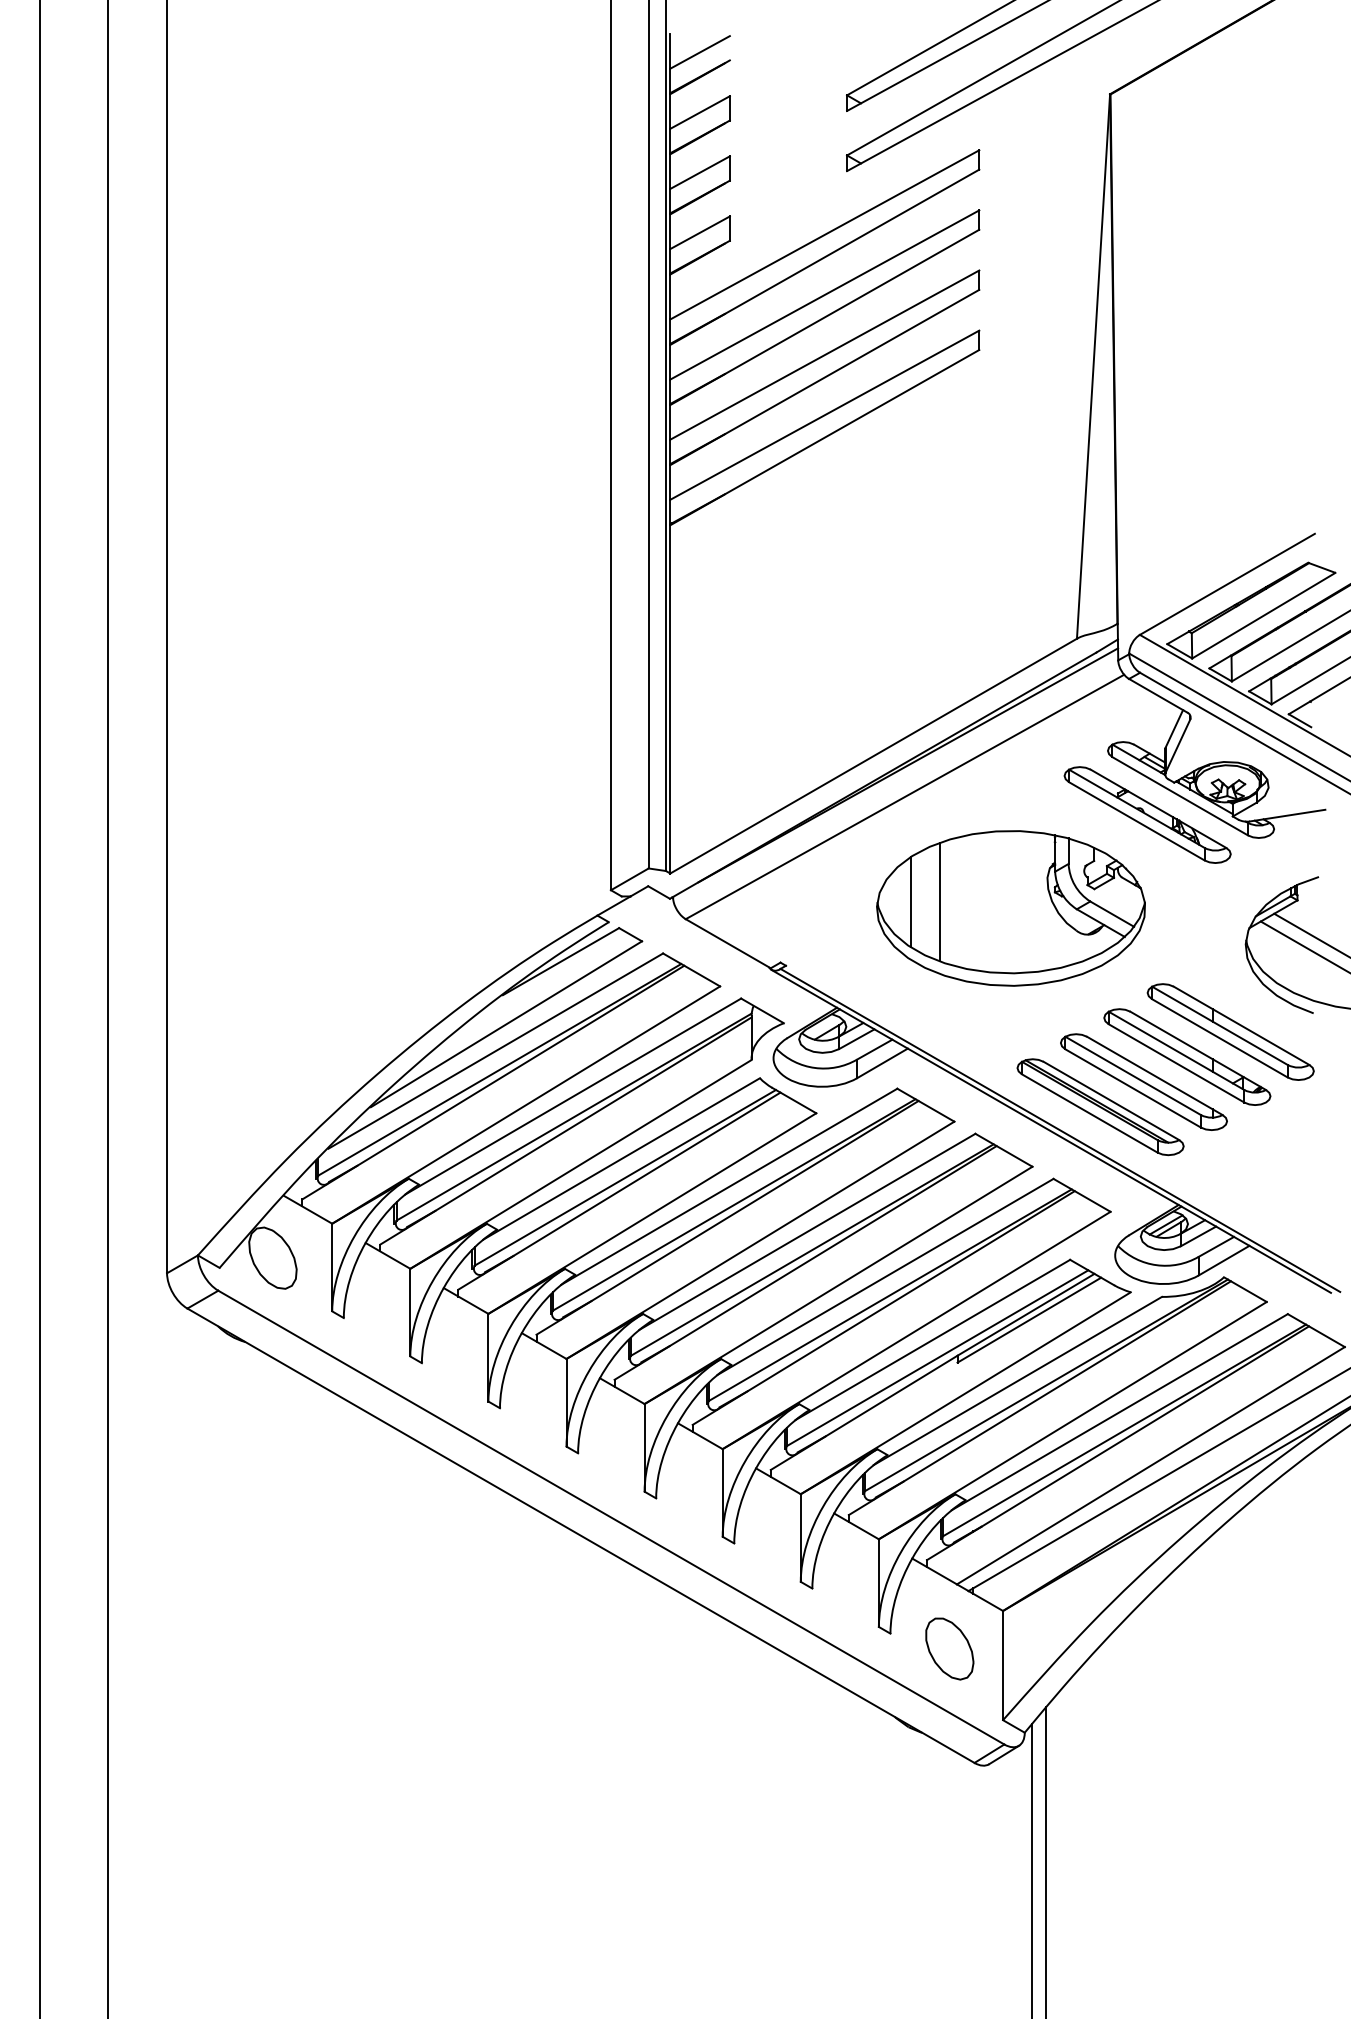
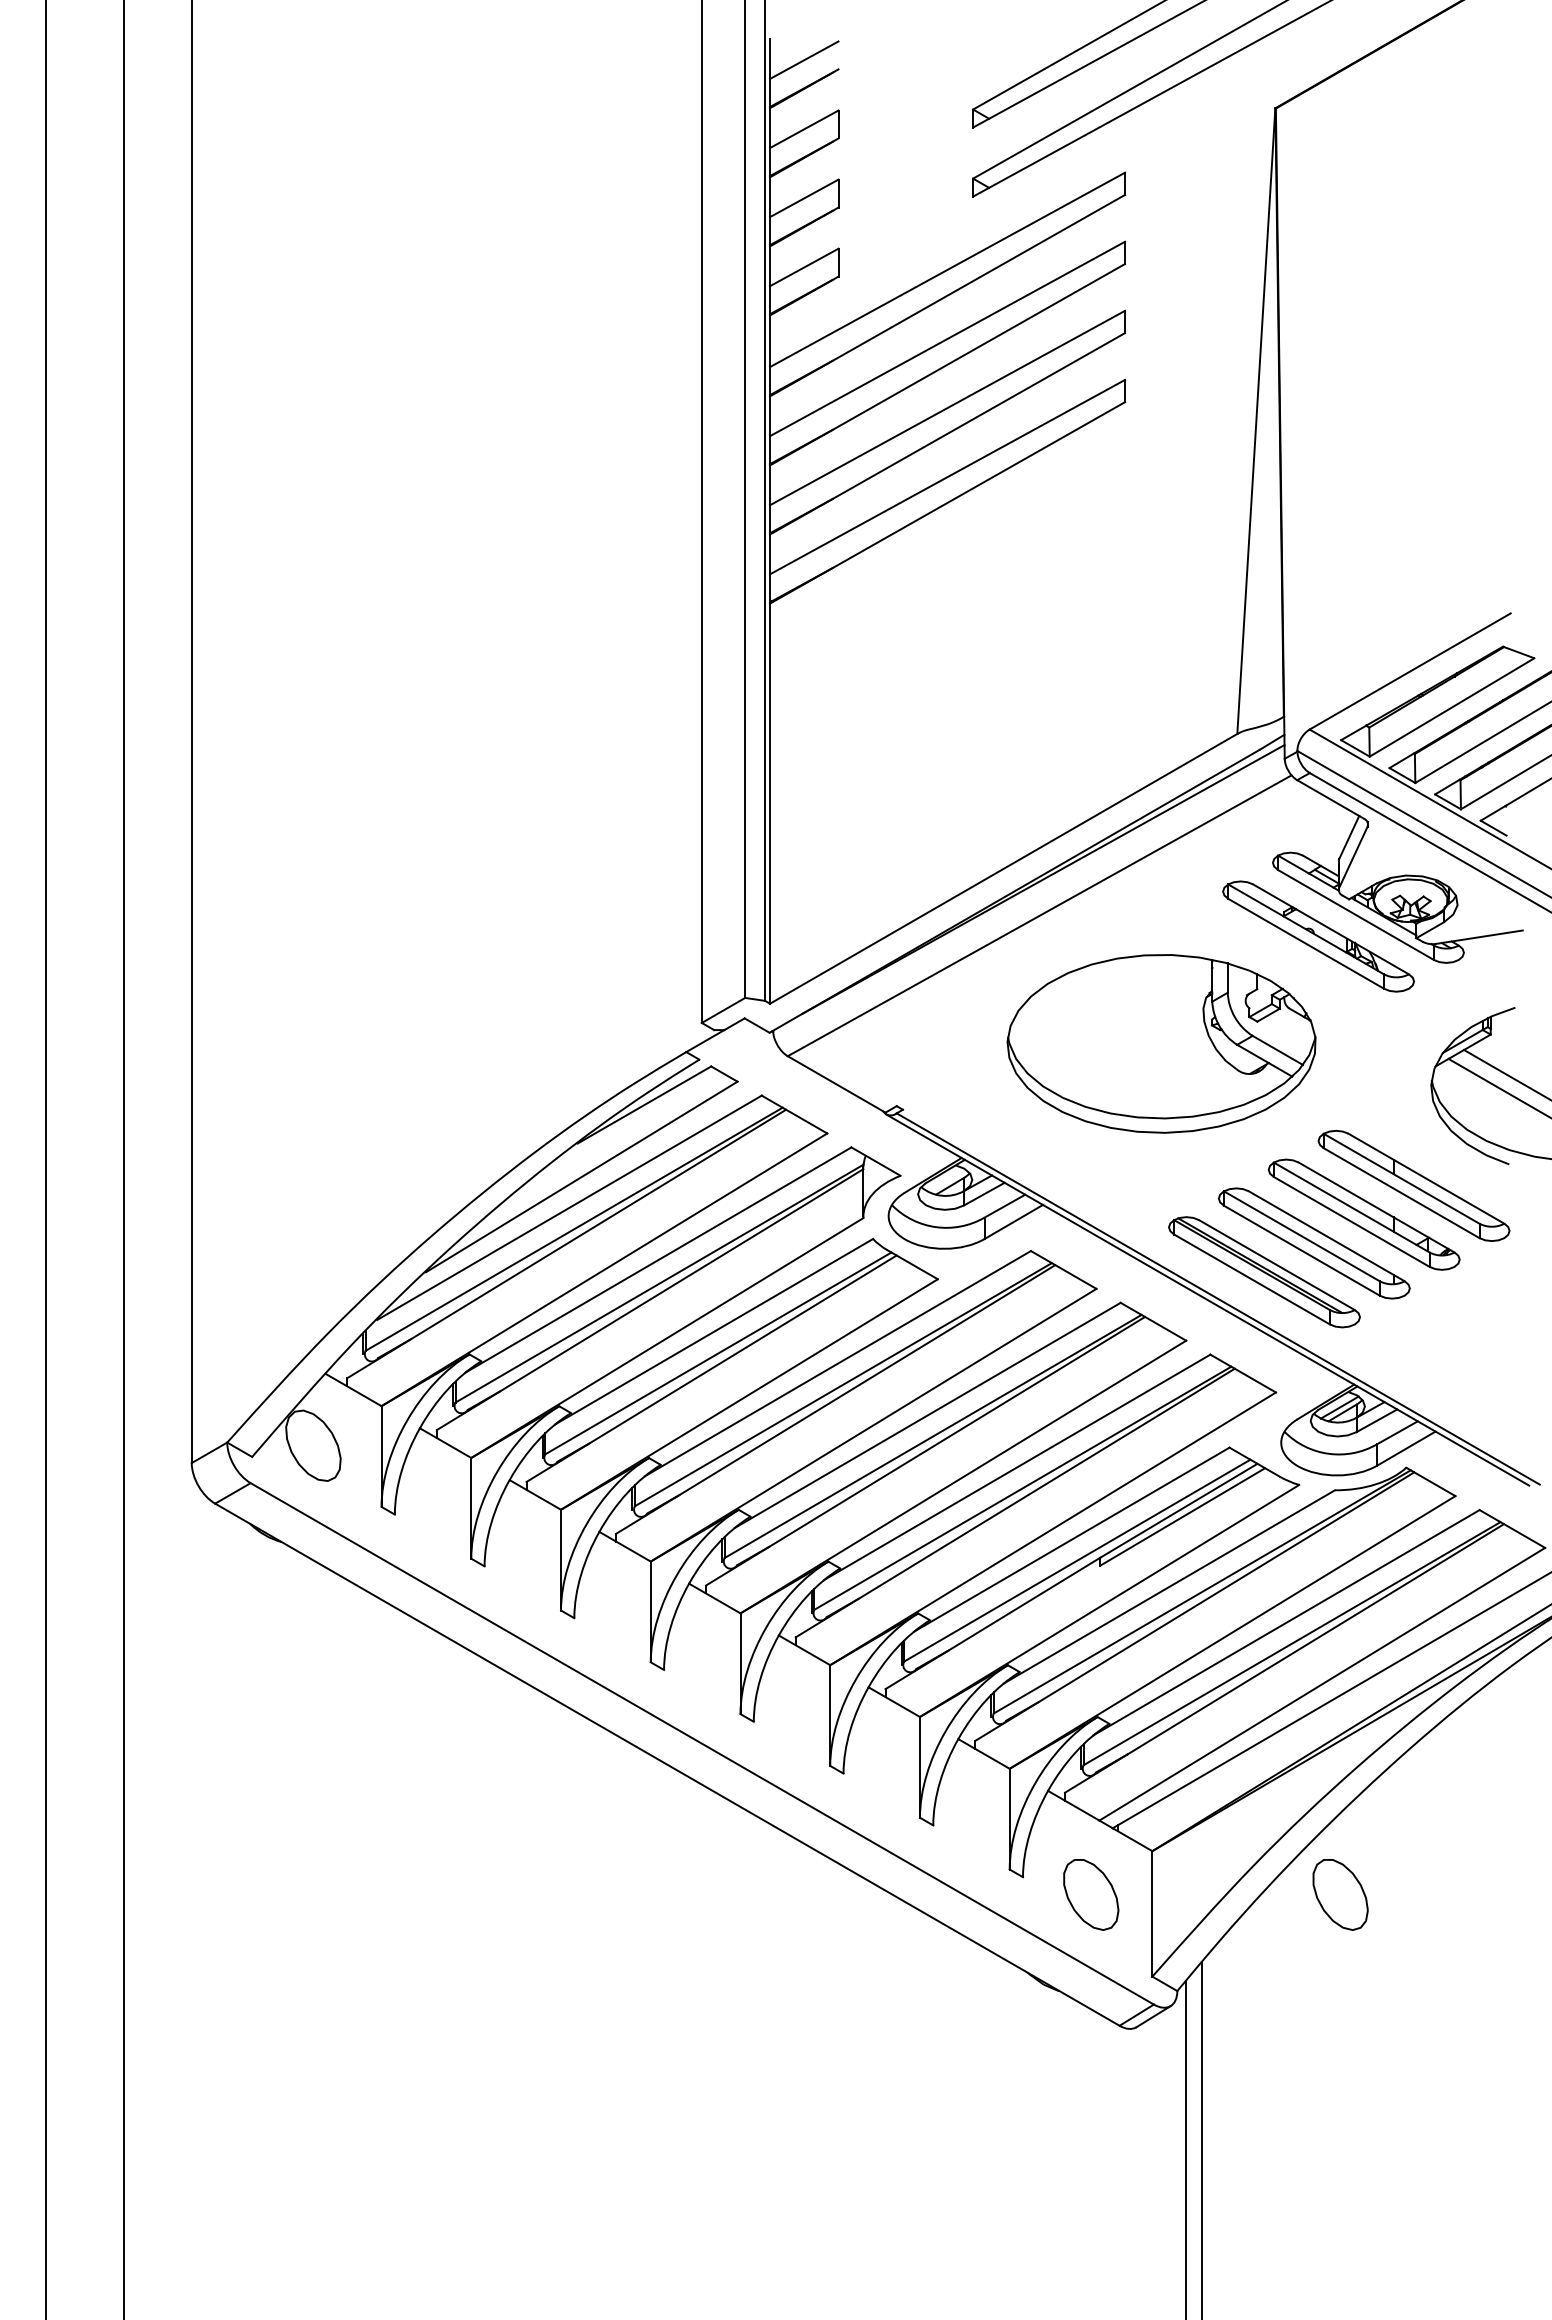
line: (939, 901) -> (1079, 1035), removed
line: (910, 902) -> (1046, 1037), removed
part: (1166, 1648) -> (1340, 1894), added

